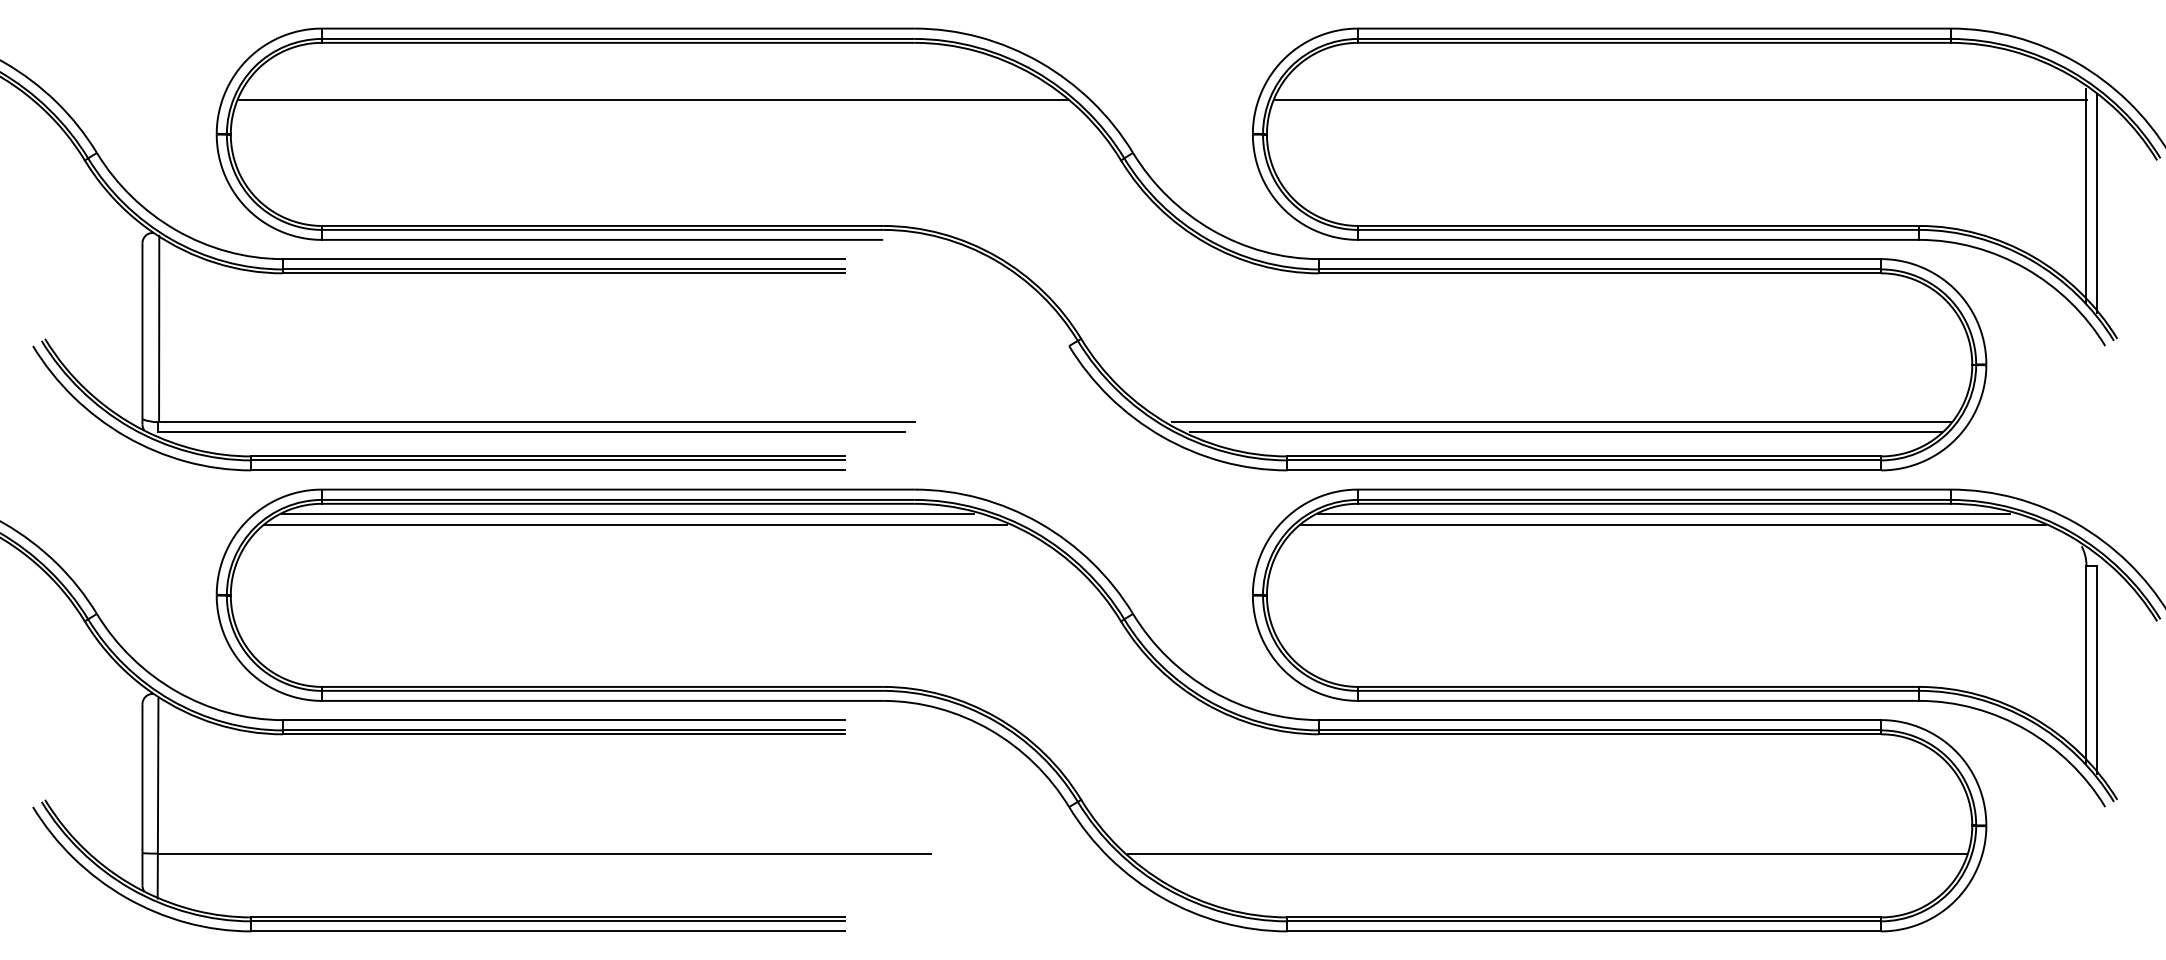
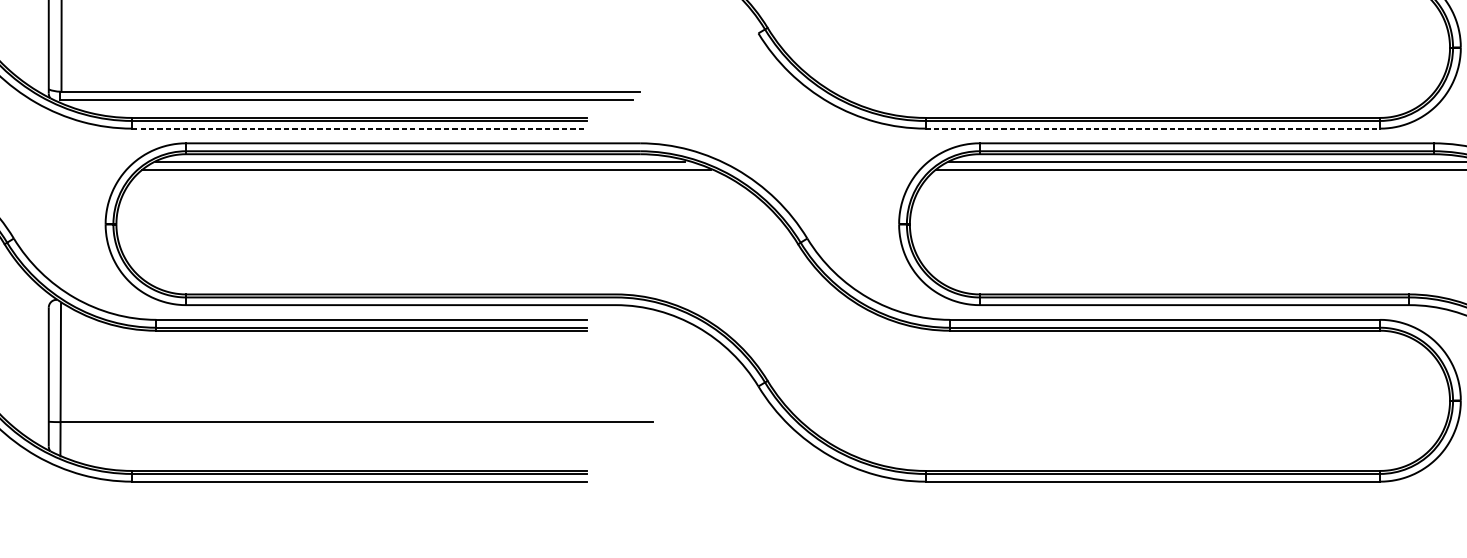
line: (1561, 422) -> (1135, 91), removed
line: (1565, 432) -> (1138, 99), removed
line: (548, 470) -> (359, 128), solid -> dashed
line: (1584, 470) -> (1153, 128), solid -> dashed
line: (1546, 853) -> (1123, 422), removed

